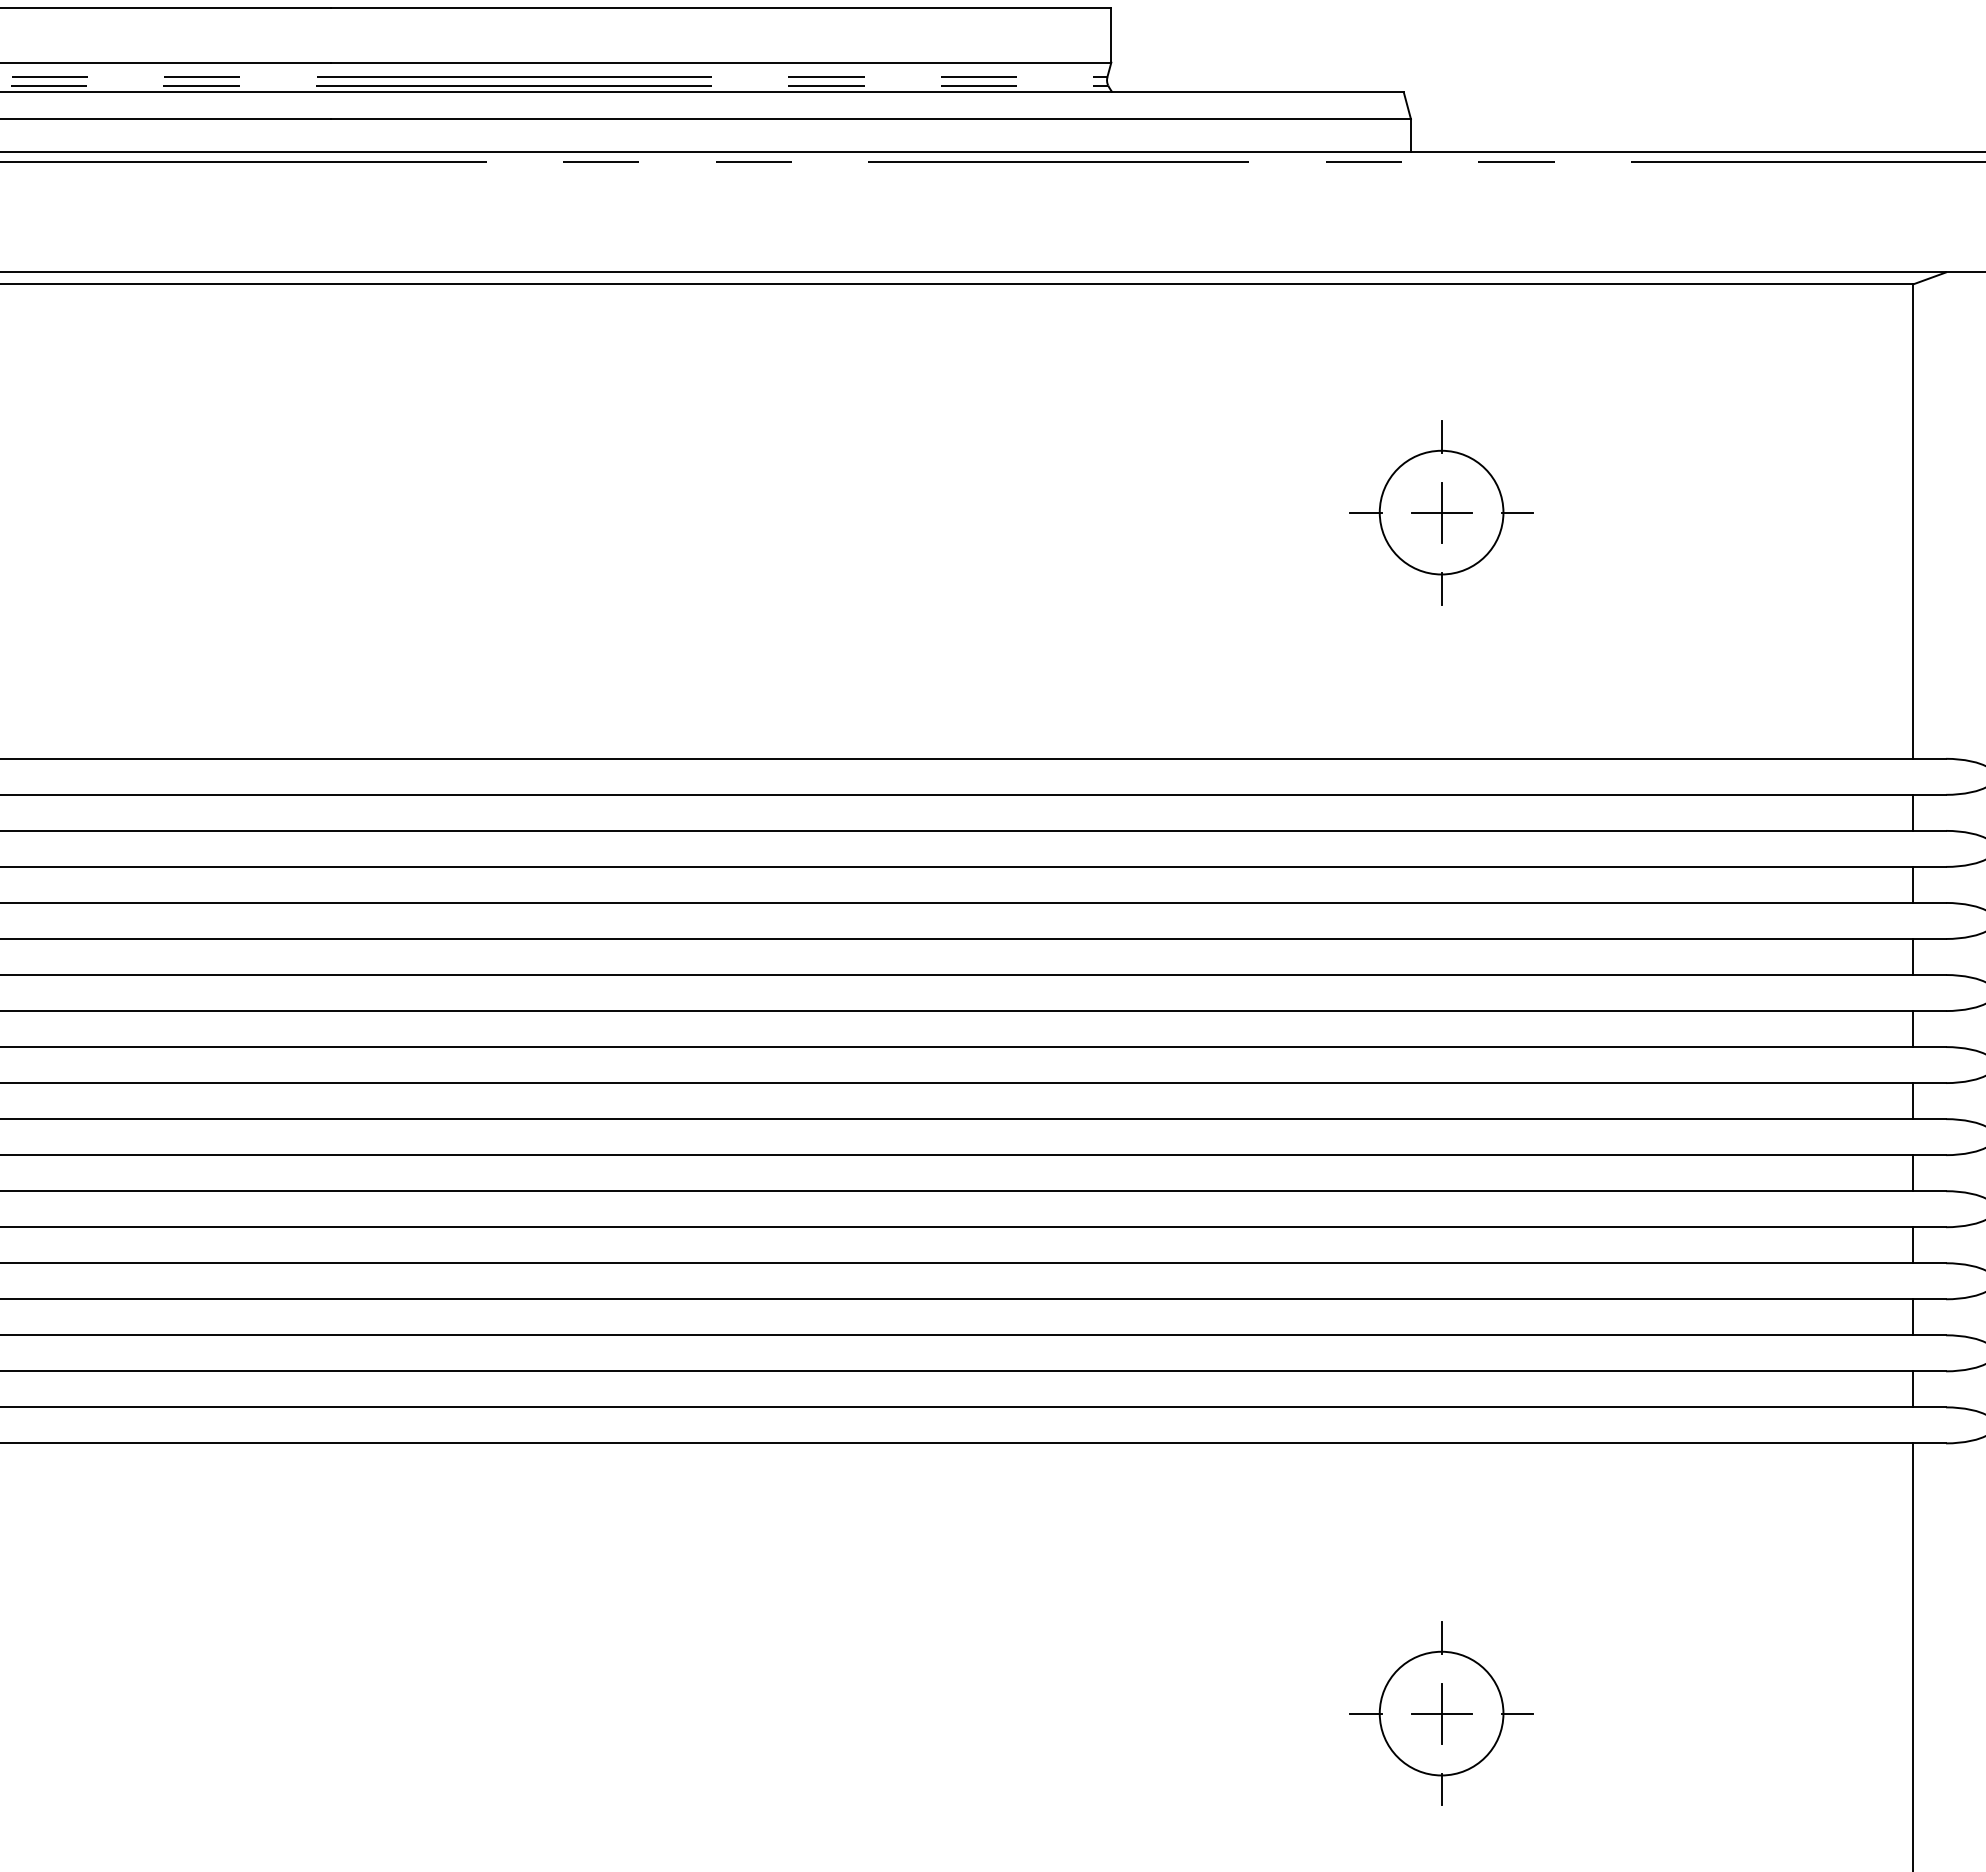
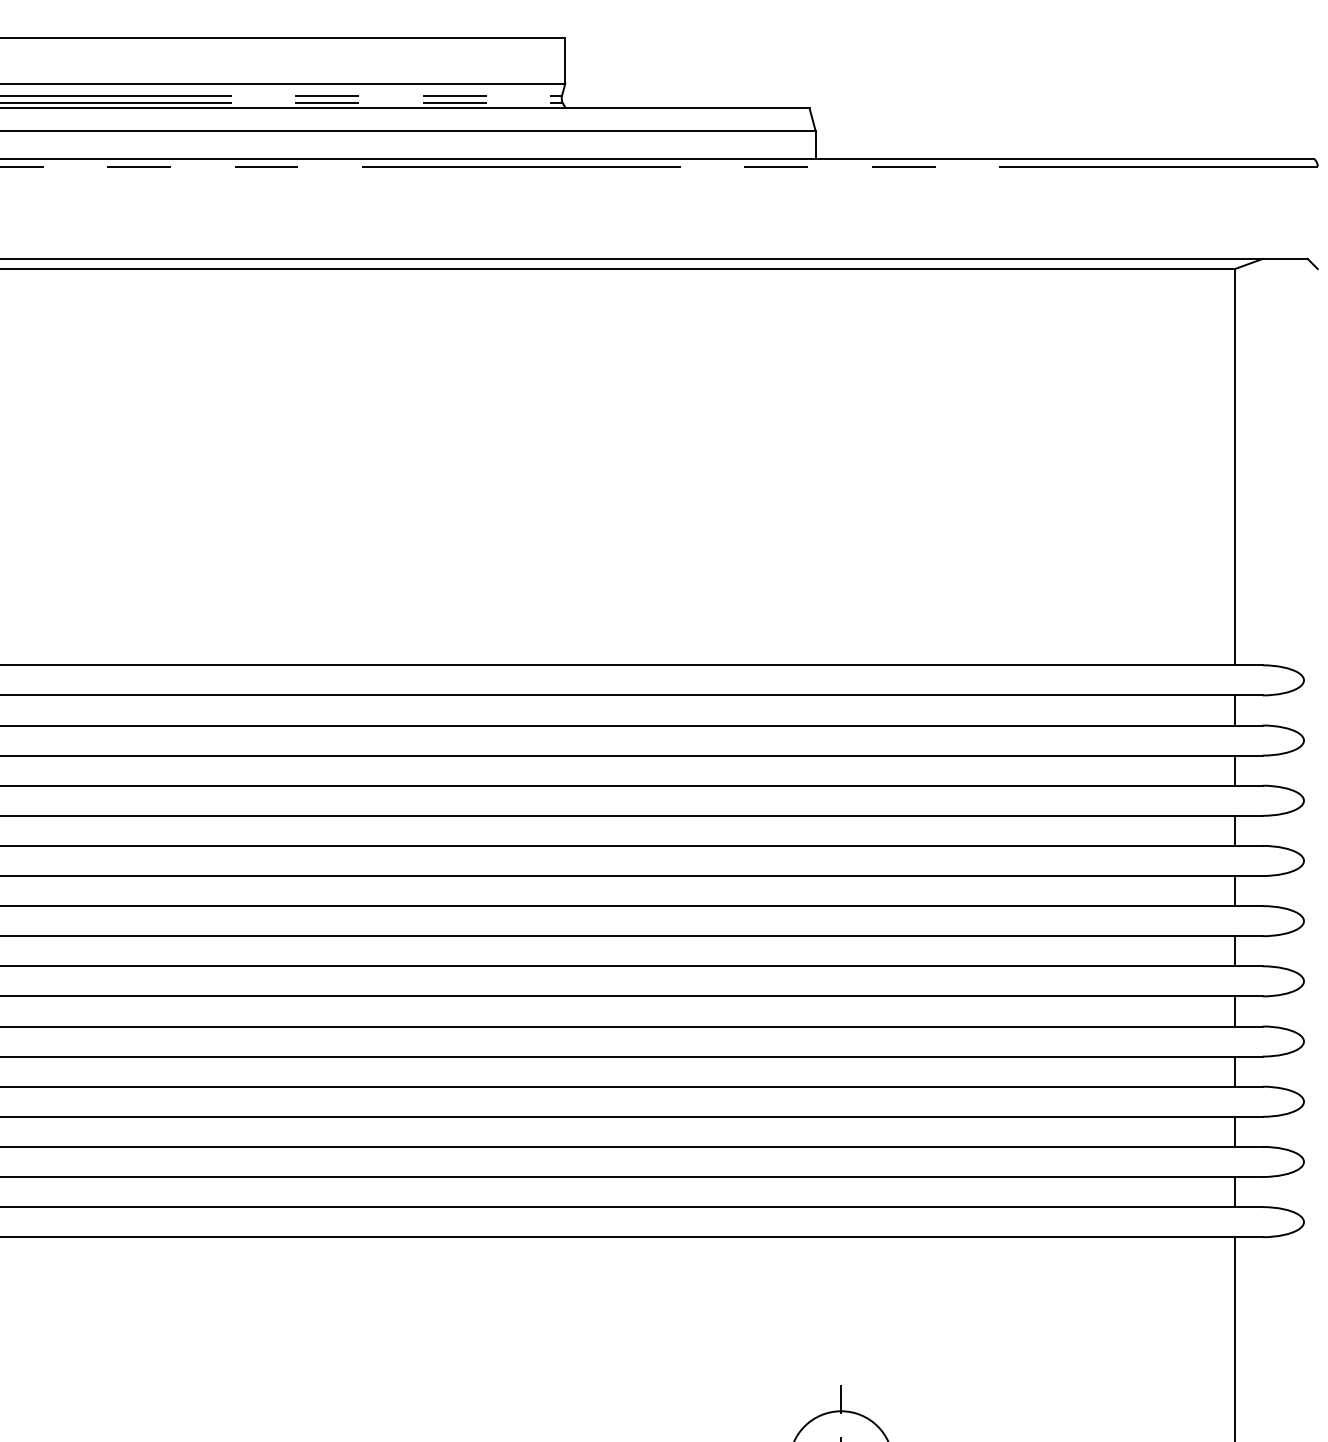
part: (1441, 512) -> (841, 459), removed

